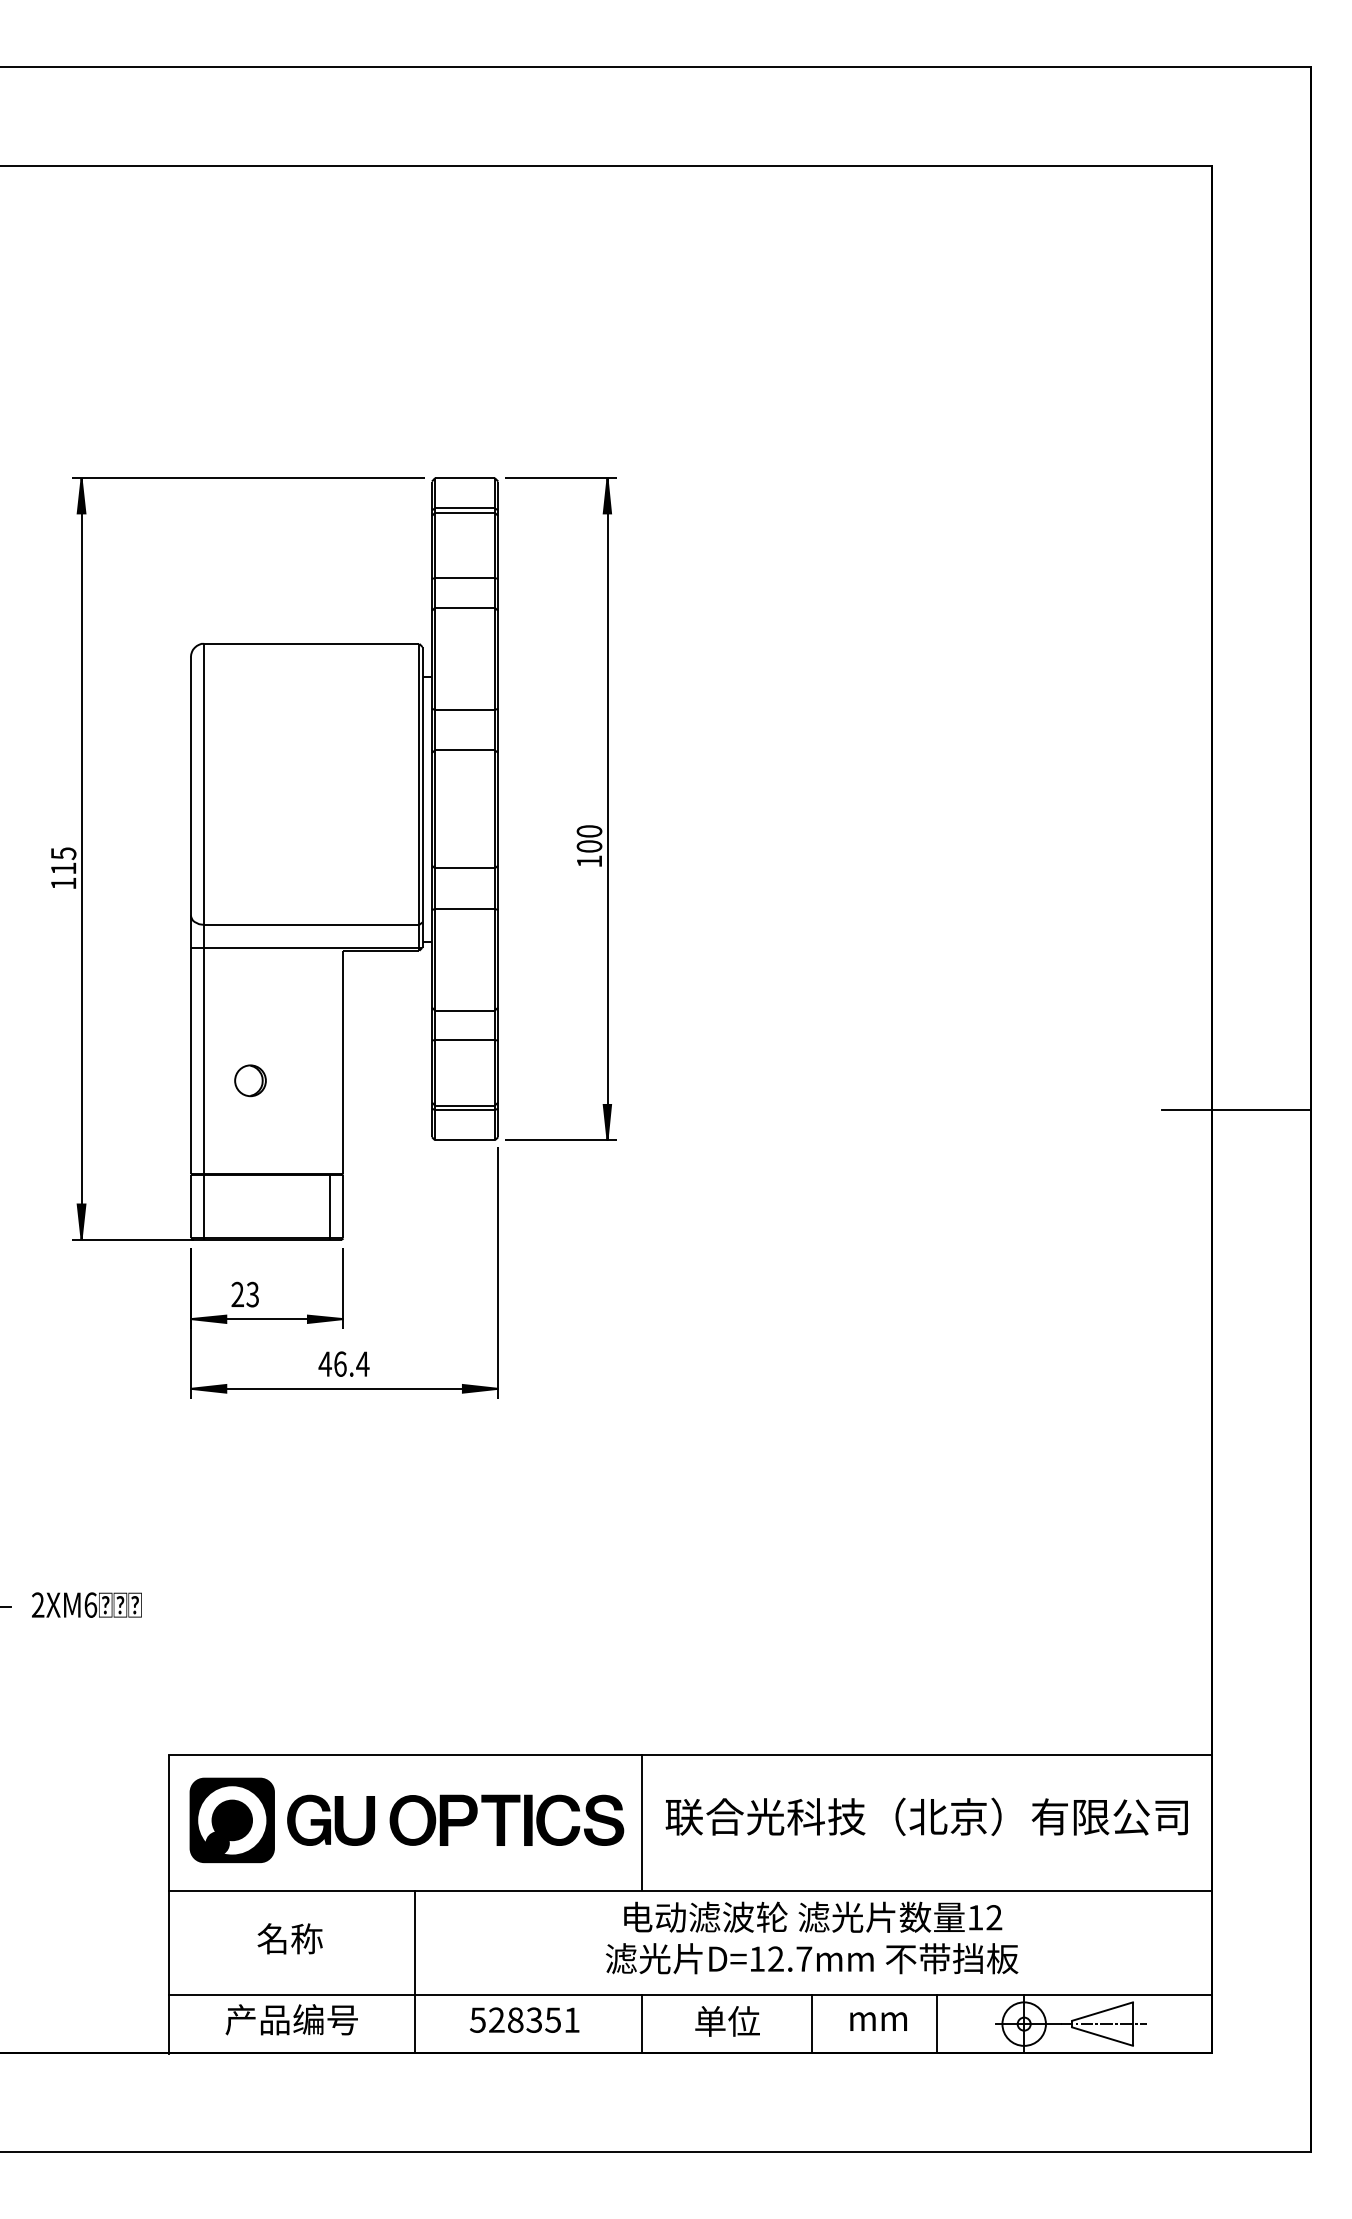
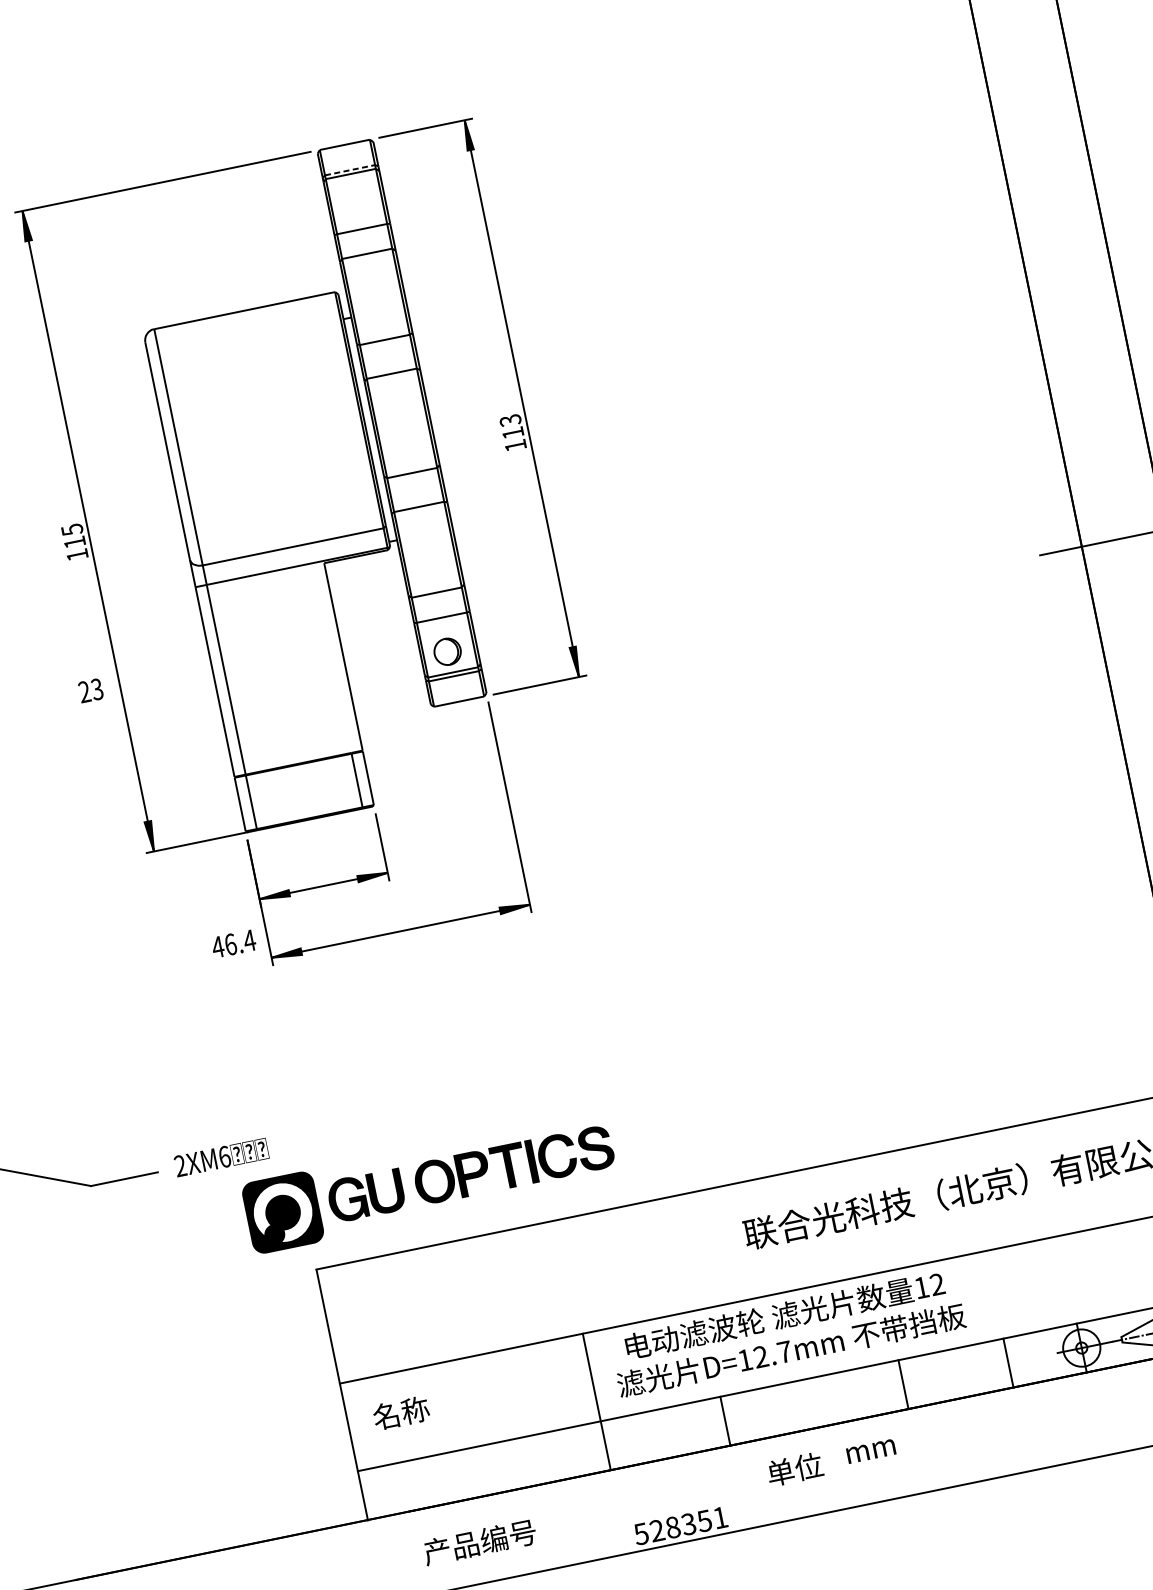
line: (464, 508) -> (349, 170), solid -> dashed
text: (589, 838) -> (511, 426), 100 -> 113
part: (250, 1080) -> (447, 651), moved
text: (244, 1294) -> (90, 690), moved
text: (343, 1363) -> (233, 943), moved
part: (406, 1820) -> (429, 1182), moved
line: (642, 1822) -> (726, 1244), removed
text: (812, 1937) -> (787, 1332), moved
text: (289, 1938) -> (400, 1412), moved
line: (415, 1971) -> (597, 1401), moved
text: (291, 2019) -> (479, 1542), moved
text: (524, 2019) -> (680, 1525), moved
text: (727, 2021) -> (795, 1469), moved
text: (878, 2021) -> (871, 1451), moved
line: (642, 2024) -> (725, 1421), moved

